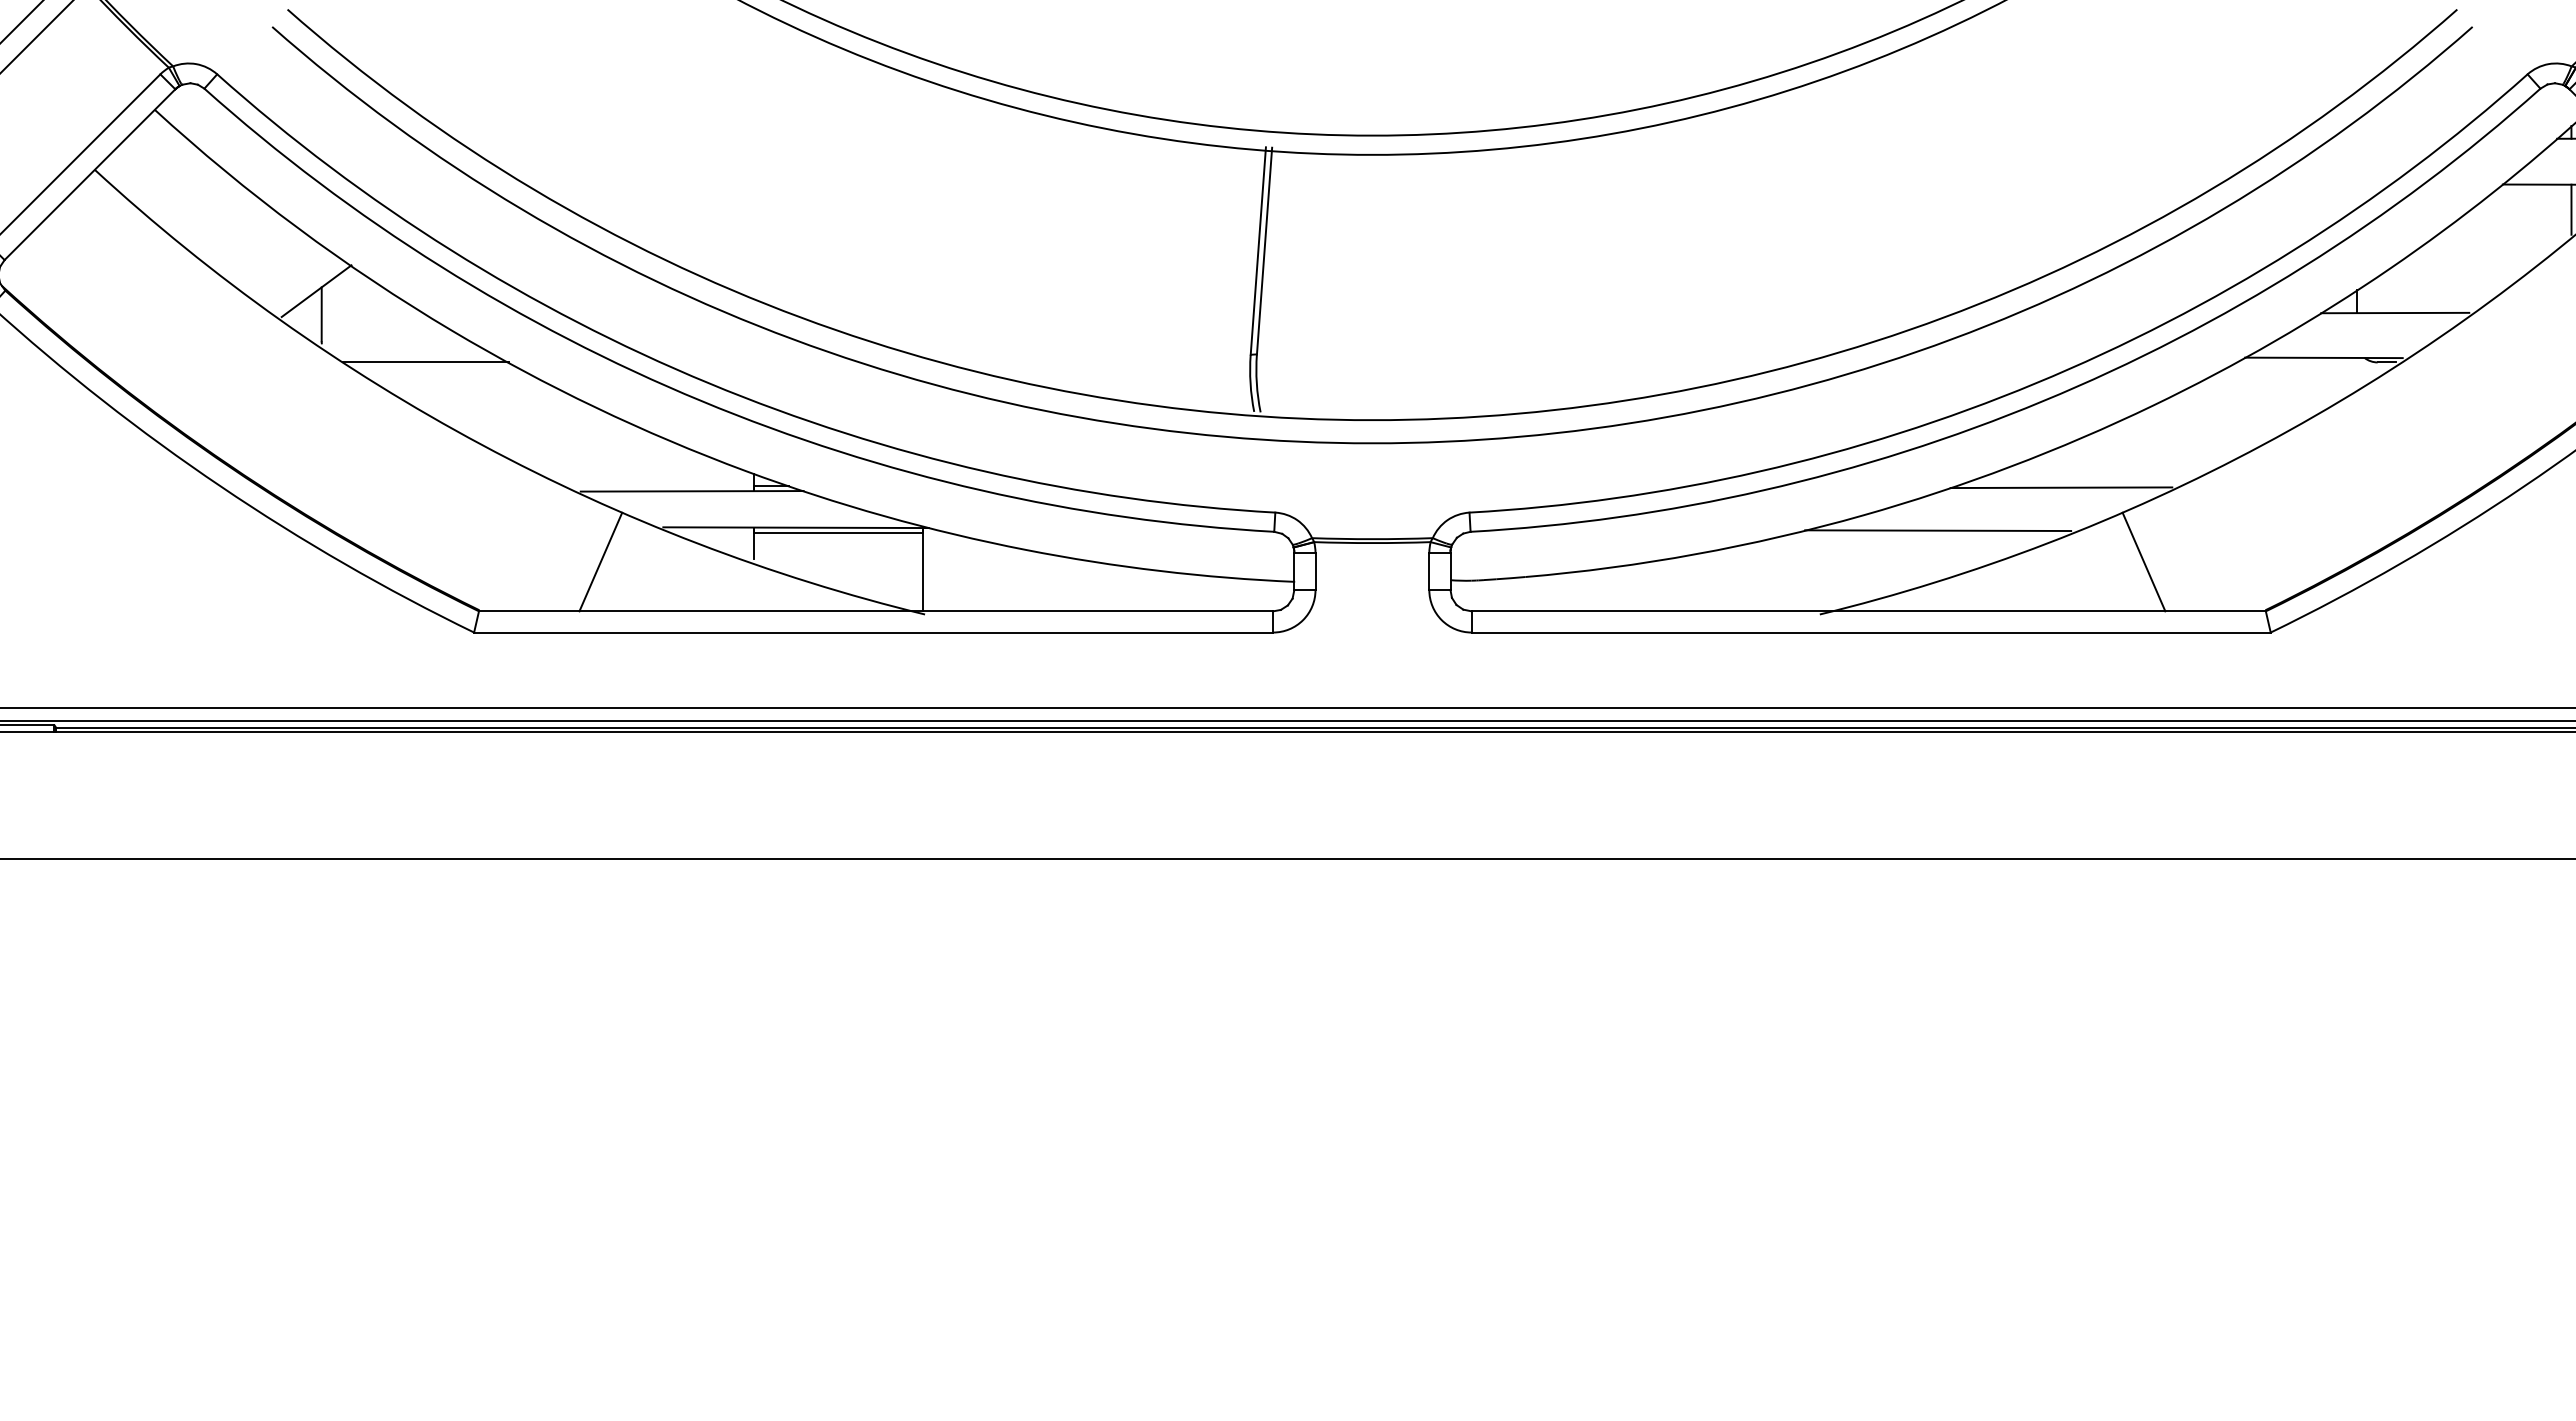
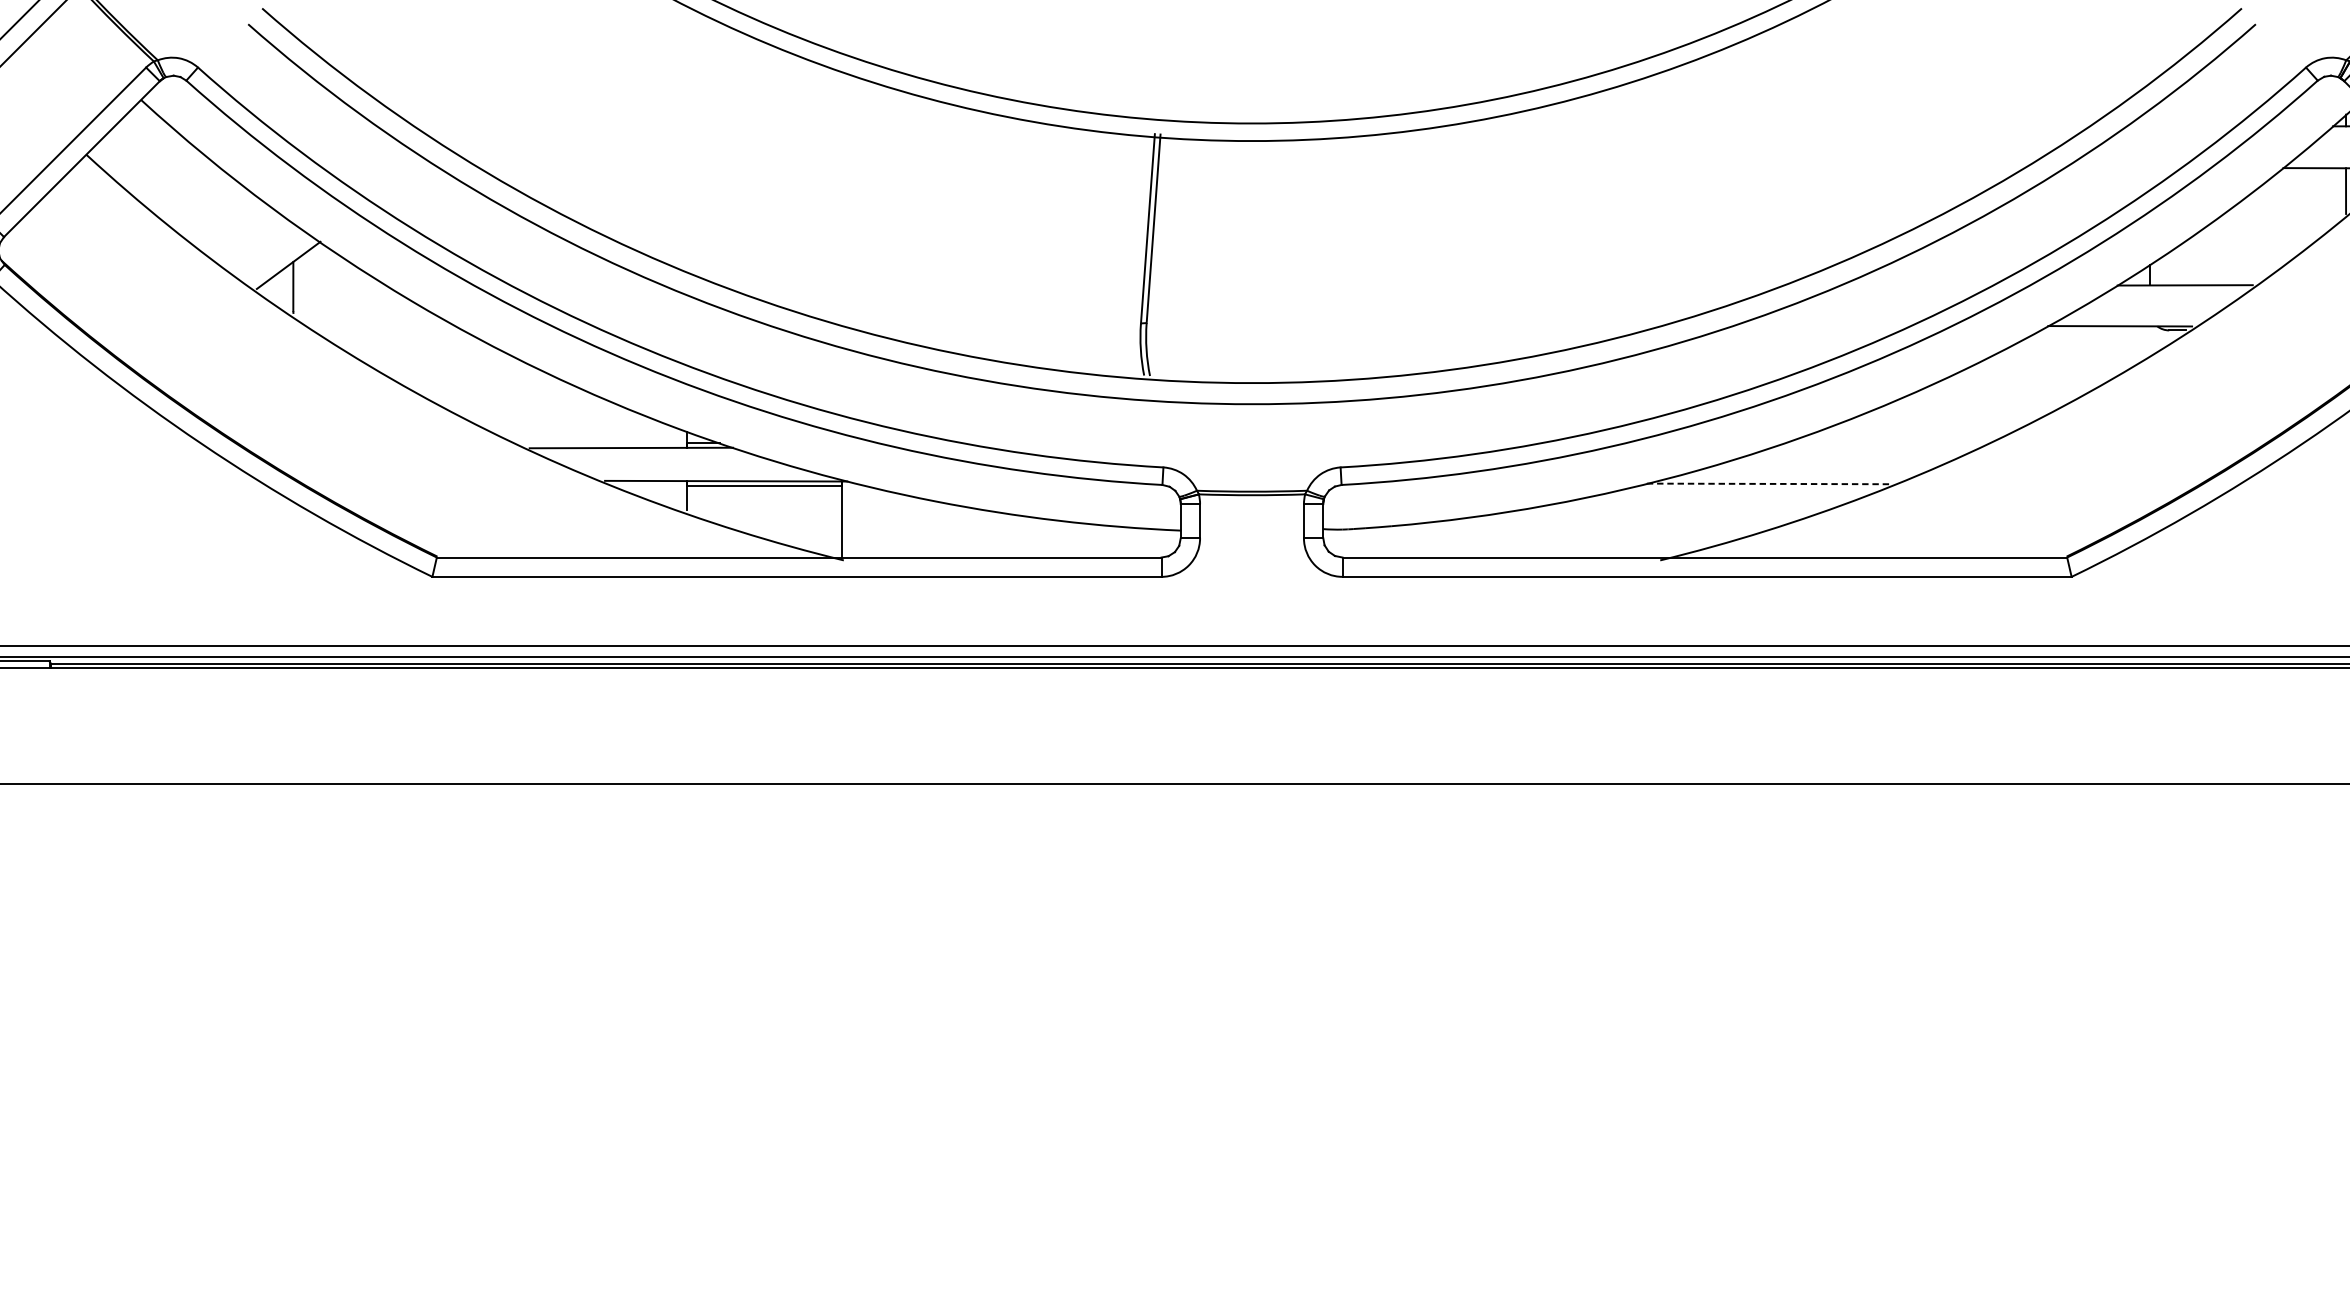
line: (425, 362) -> (388, 330), removed
line: (2061, 487) -> (1880, 444), removed
line: (1938, 530) -> (1768, 483), solid -> dashed
line: (600, 561) -> (547, 512), removed
line: (2143, 561) -> (1955, 512), removed

